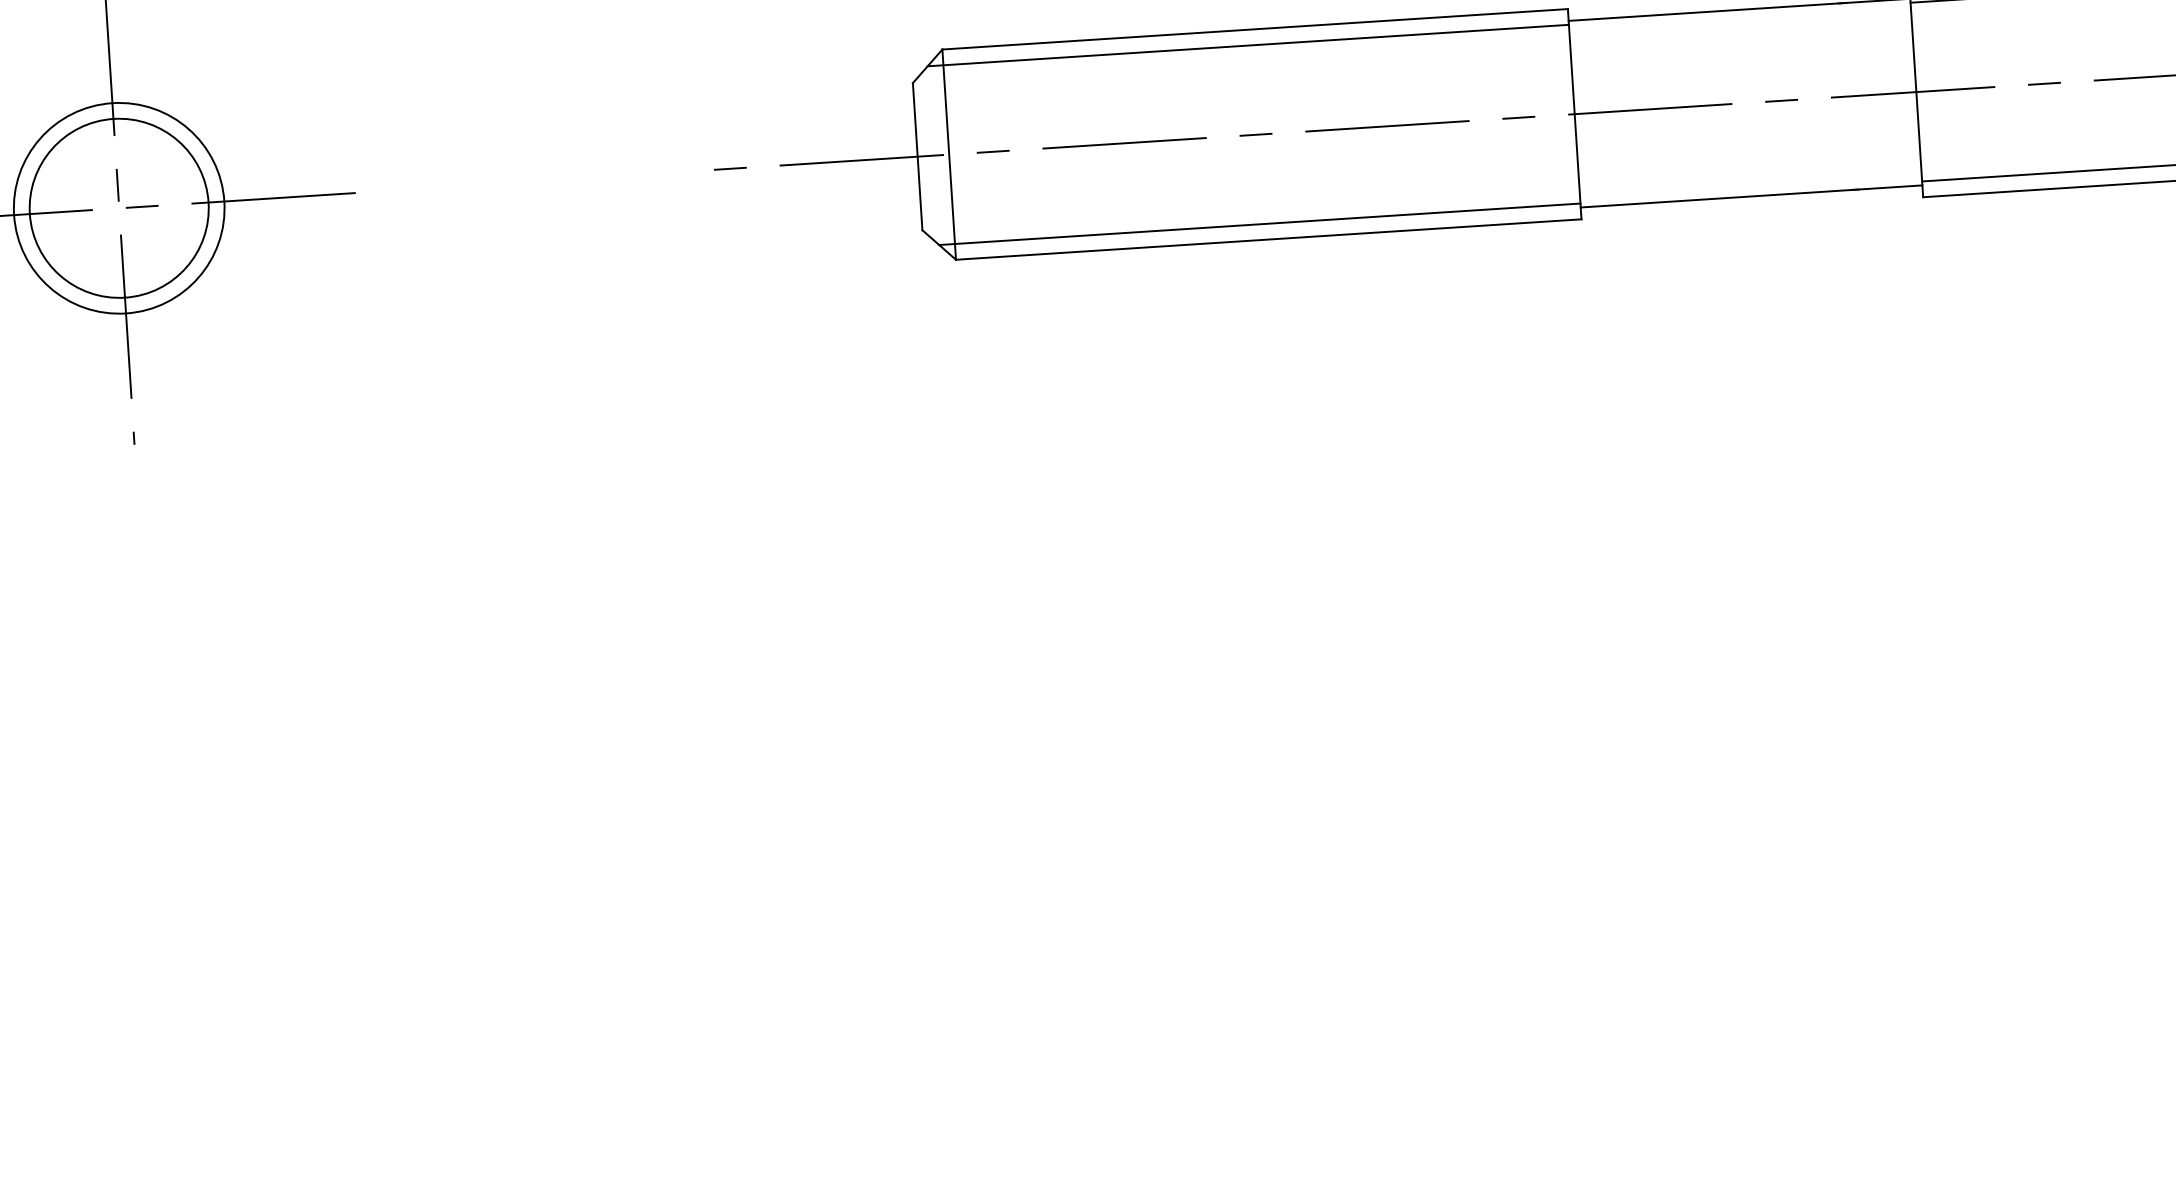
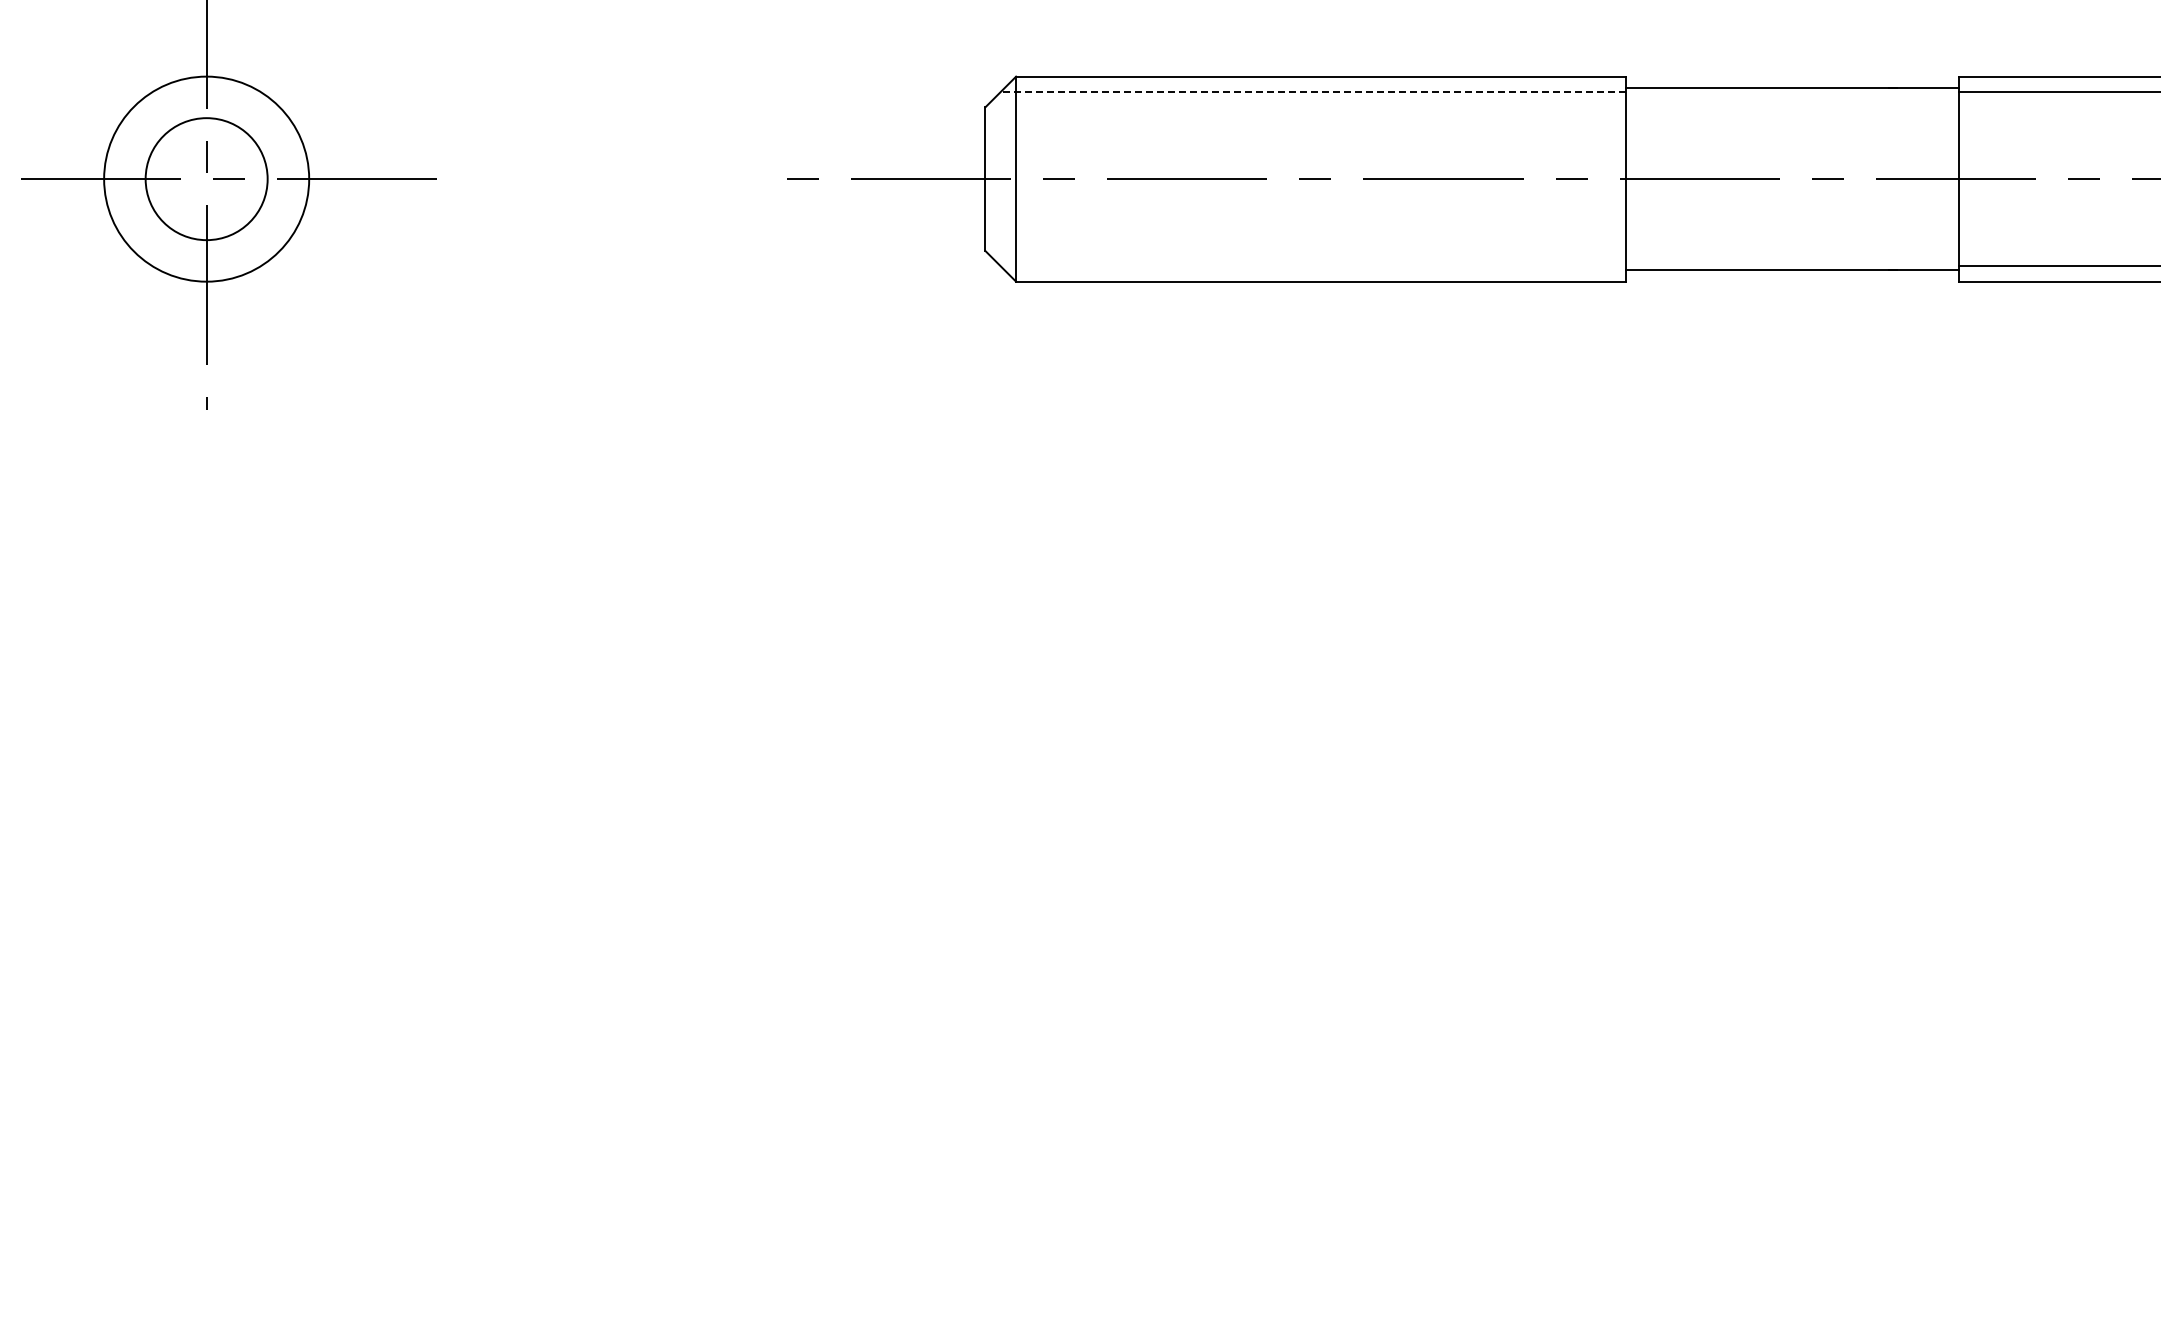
line: (1248, 46) -> (1313, 92), solid -> dashed
circle: (119, 208) -> (206, 179), size x0.7
line: (1259, 224) -> (1313, 266), removed

